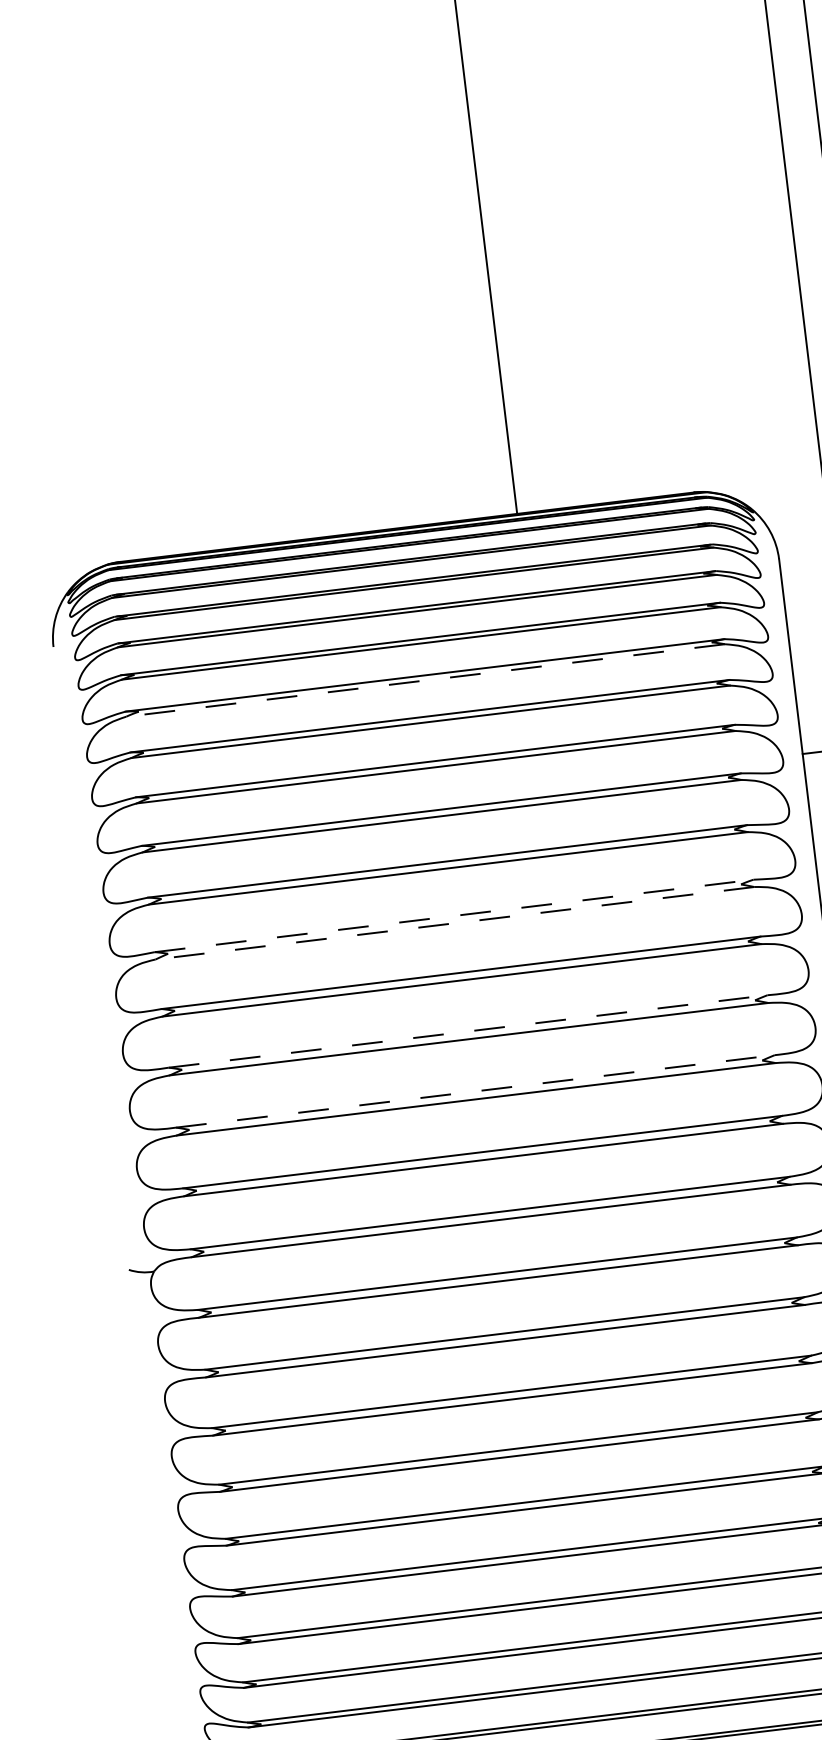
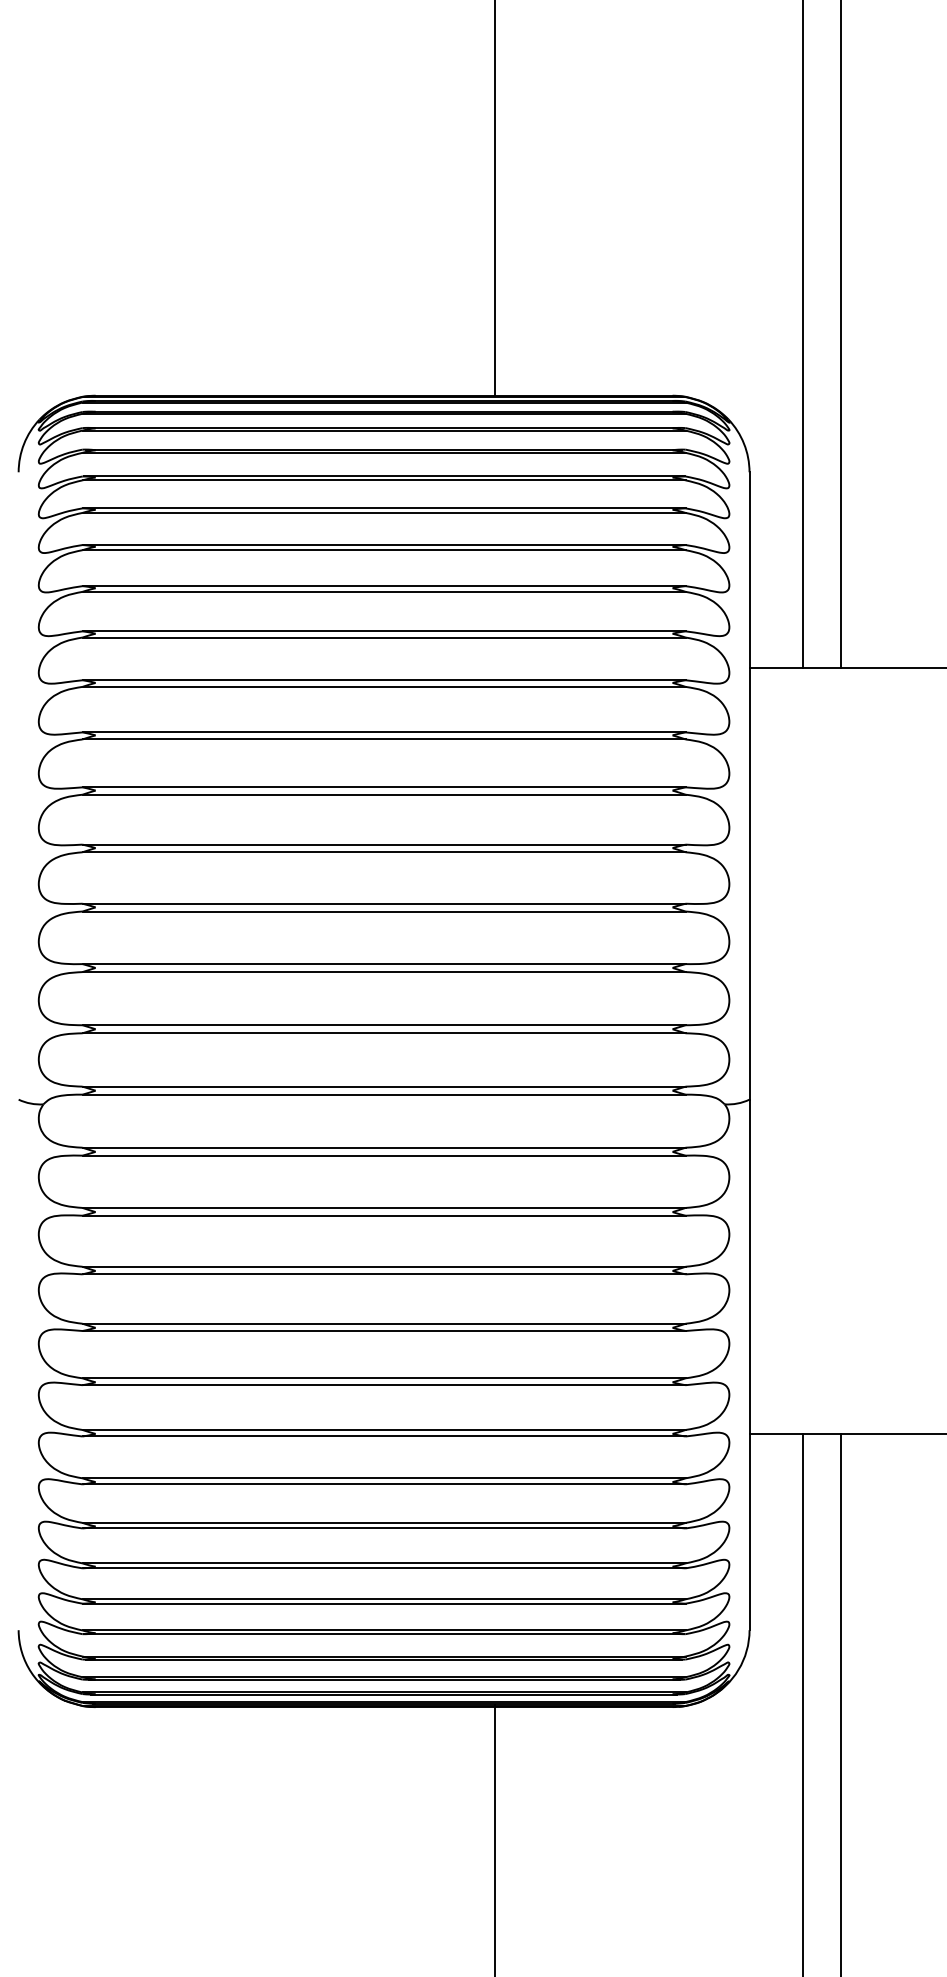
line: (426, 680) -> (384, 550), dashed -> solid
line: (454, 916) -> (384, 787), dashed -> solid
line: (455, 922) -> (384, 794), dashed -> solid
line: (468, 1031) -> (384, 903), dashed -> solid
line: (475, 1091) -> (384, 964), dashed -> solid

